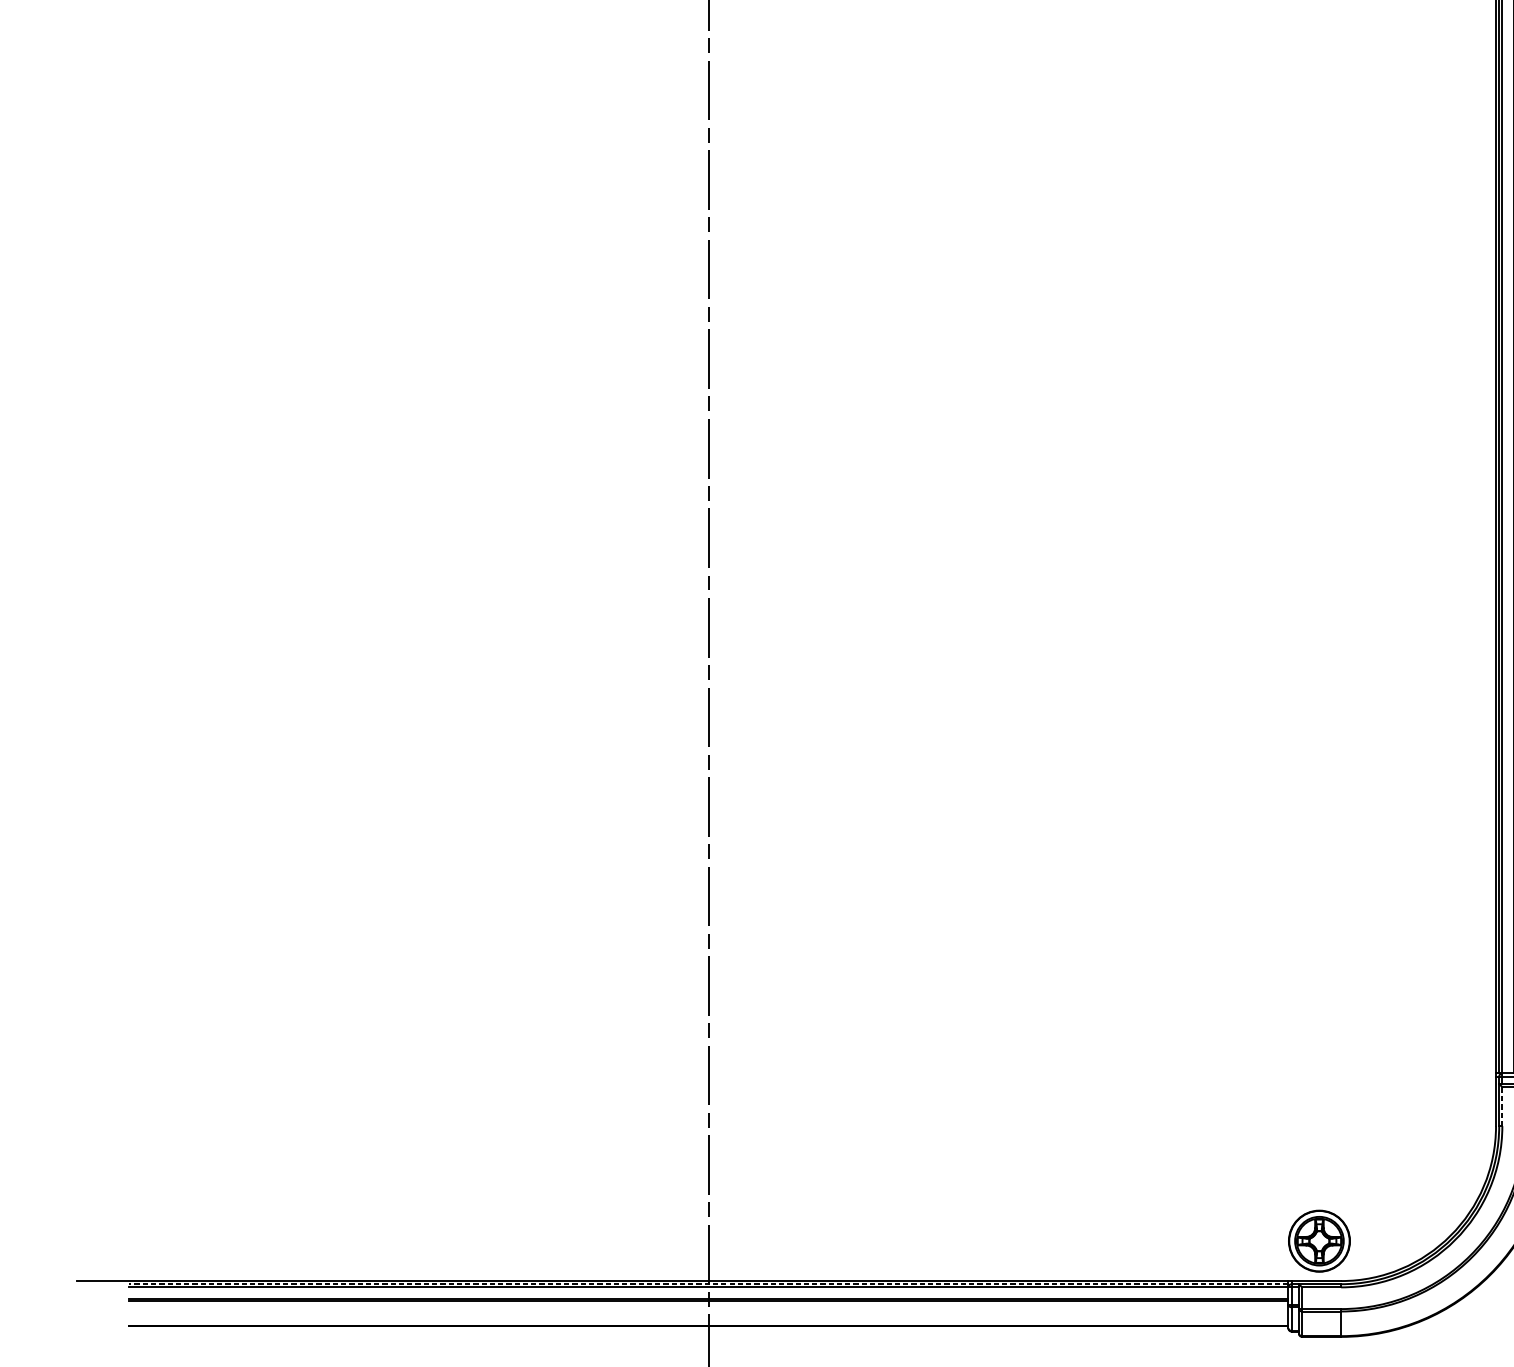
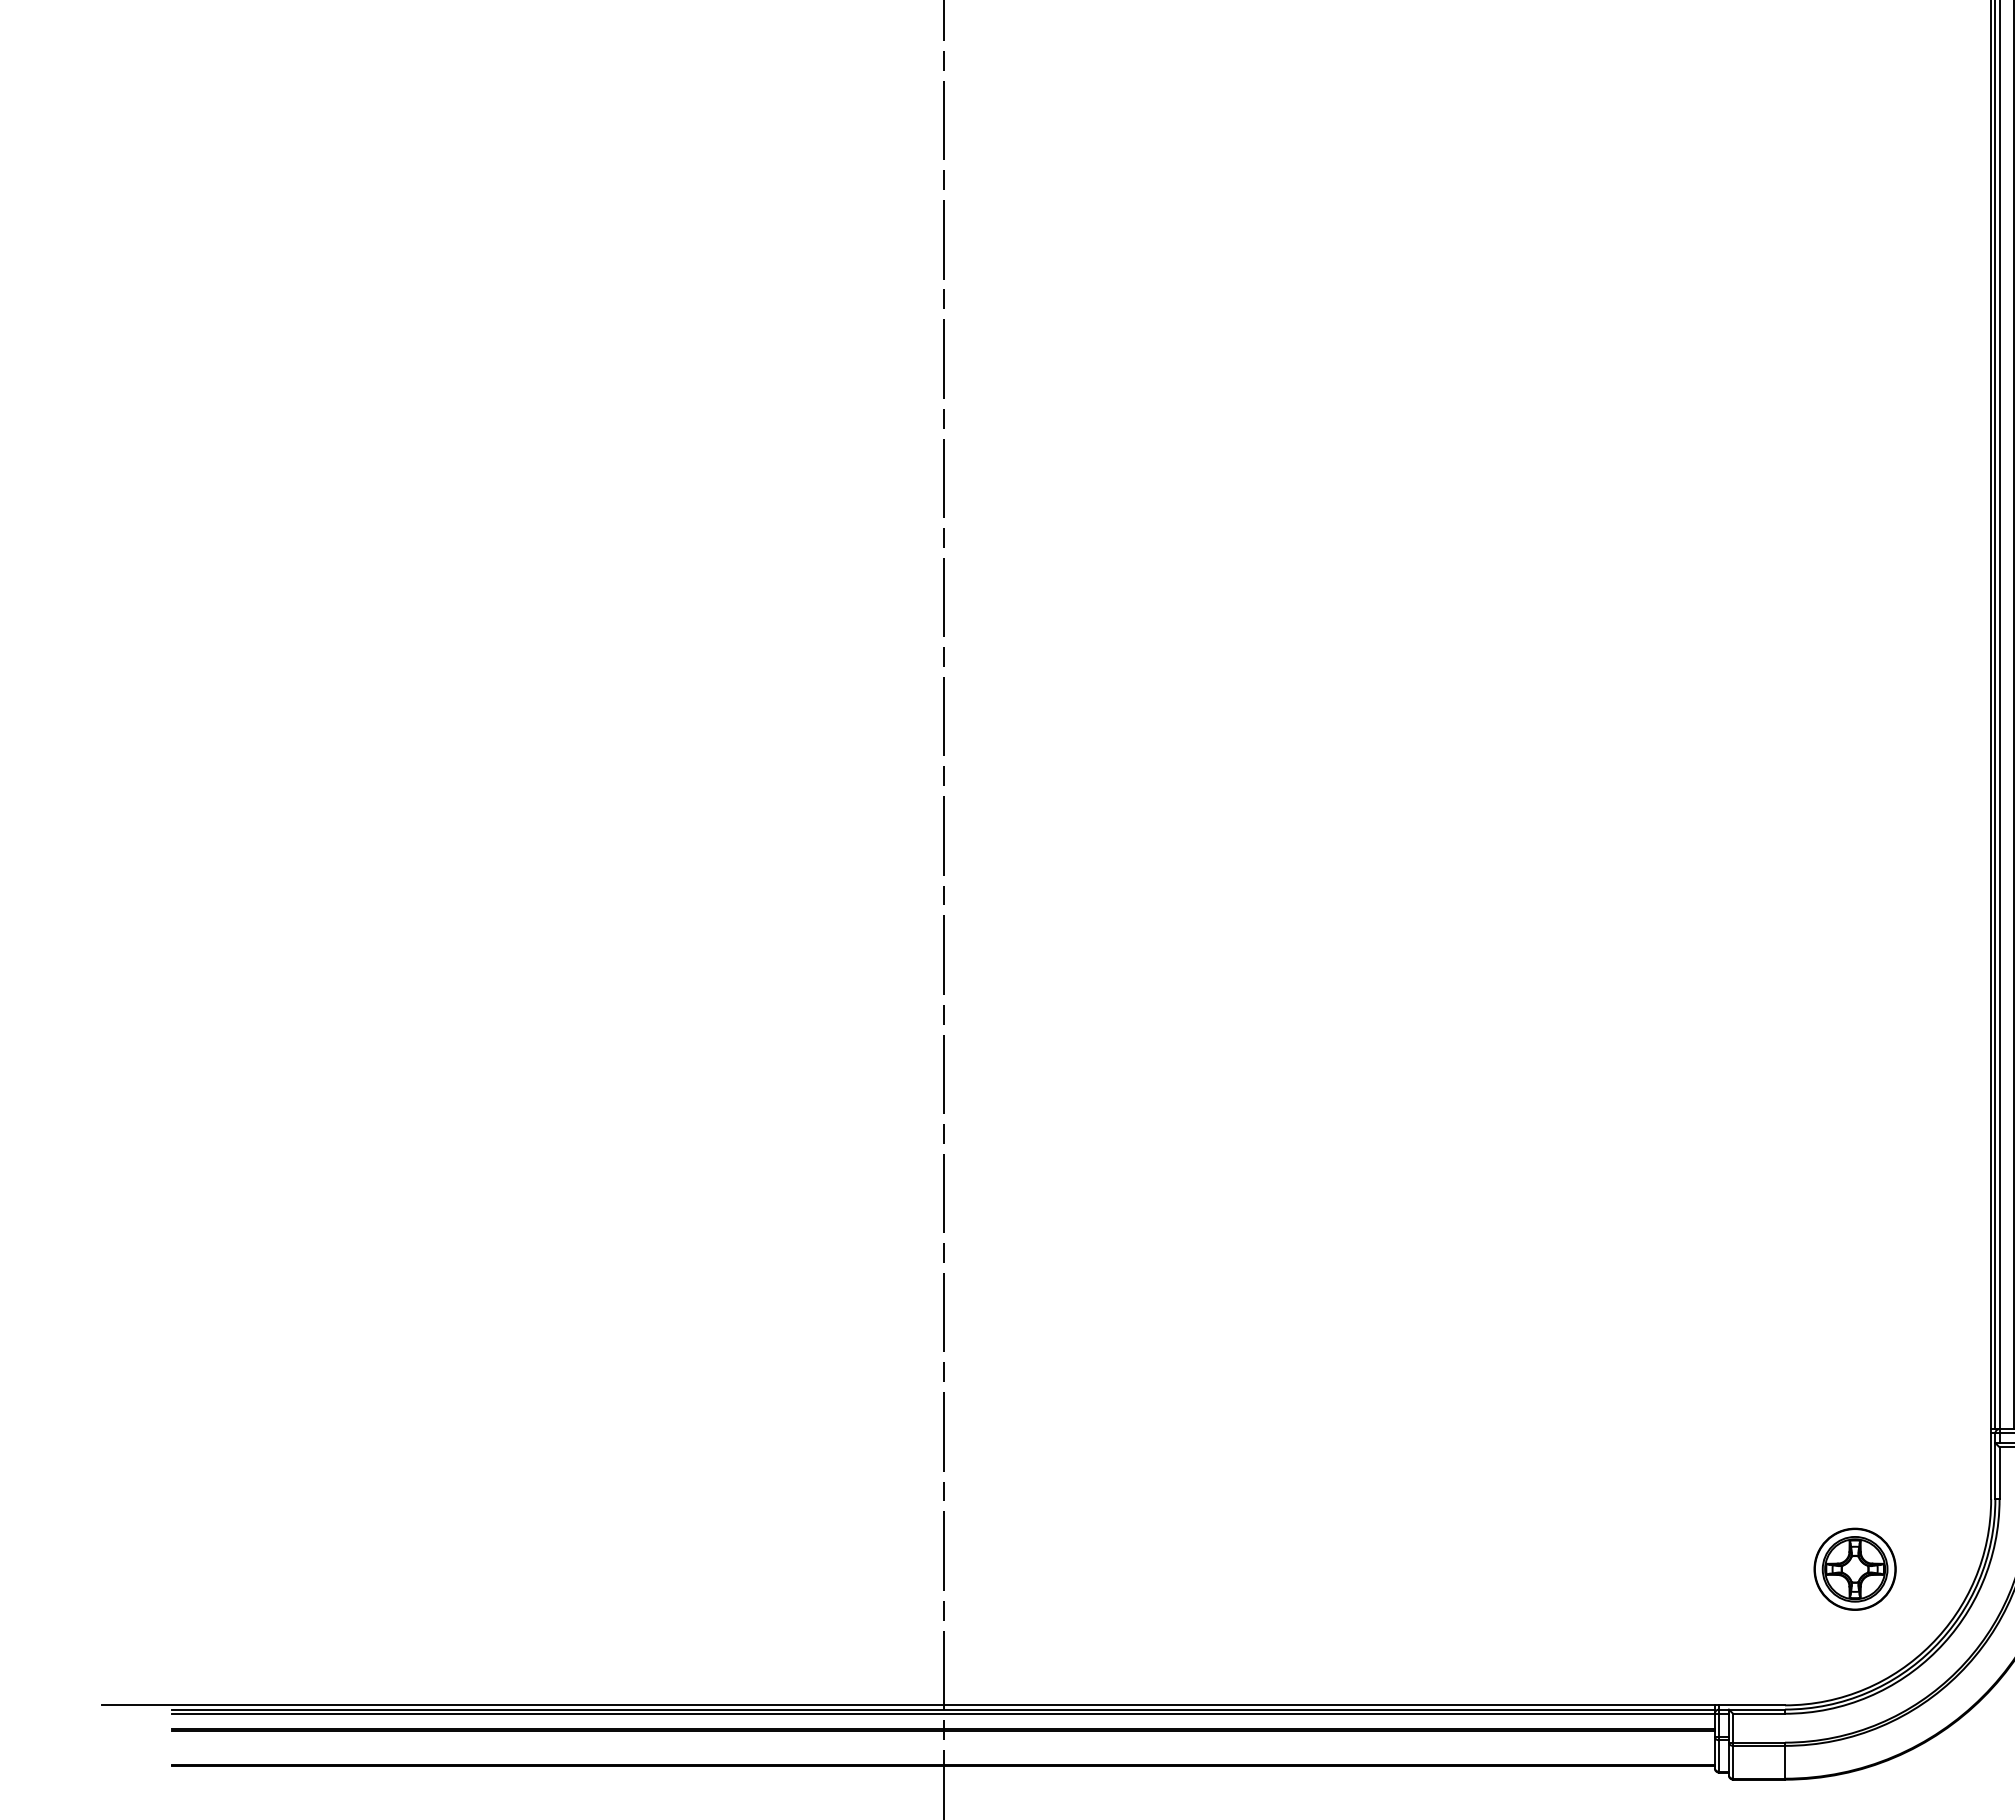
line: (1502, 1106) -> (1999, 1473), dashed -> solid
part: (1318, 1240) -> (1854, 1568), moved
line: (708, 1284) -> (943, 1709), dashed -> solid

